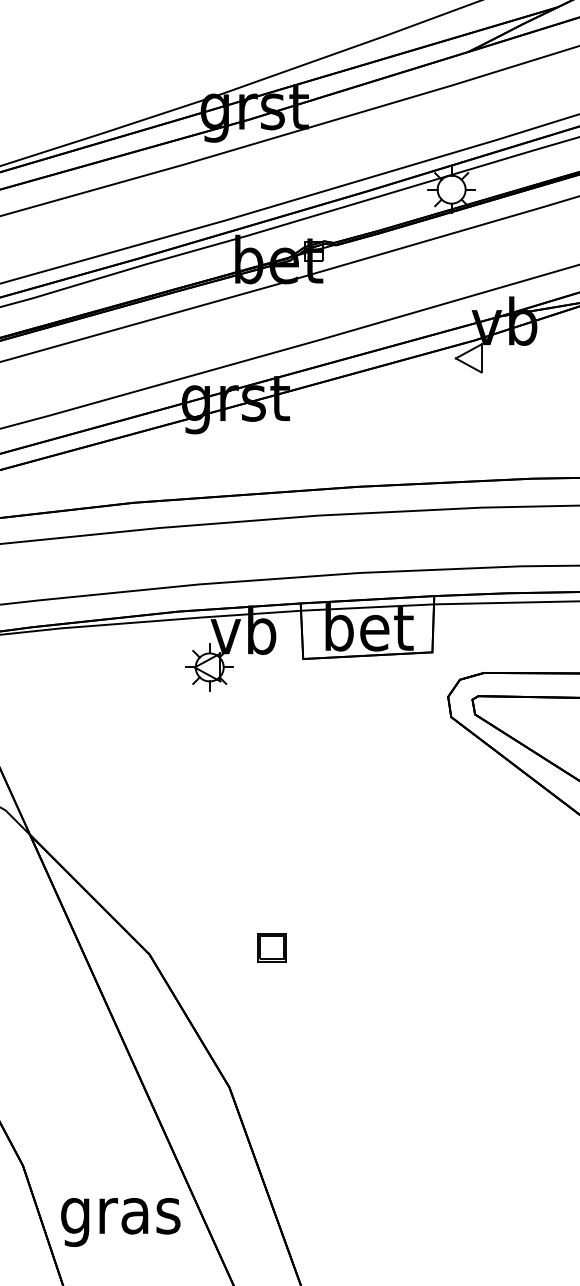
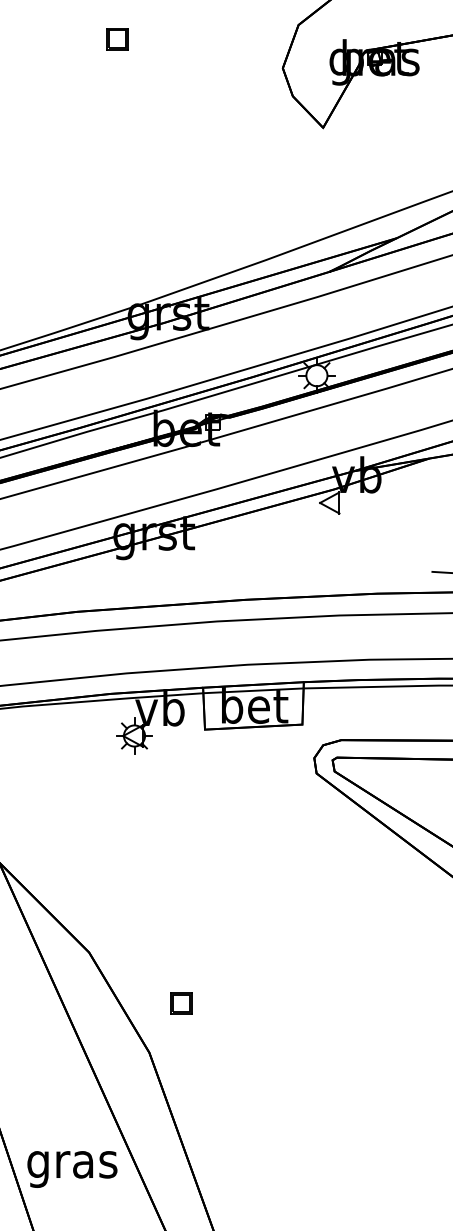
part: (272, 947) -> (181, 1003), moved
text: (120, 1222) -> (72, 1169), moved

